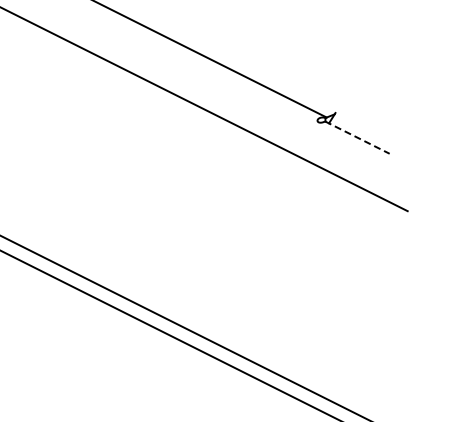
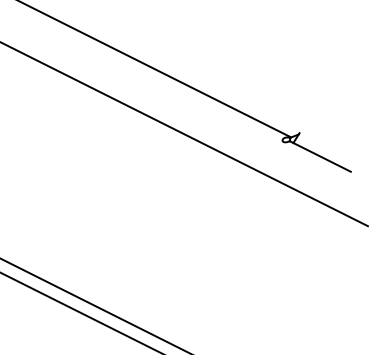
line: (357, 137) -> (320, 156), dashed -> solid

